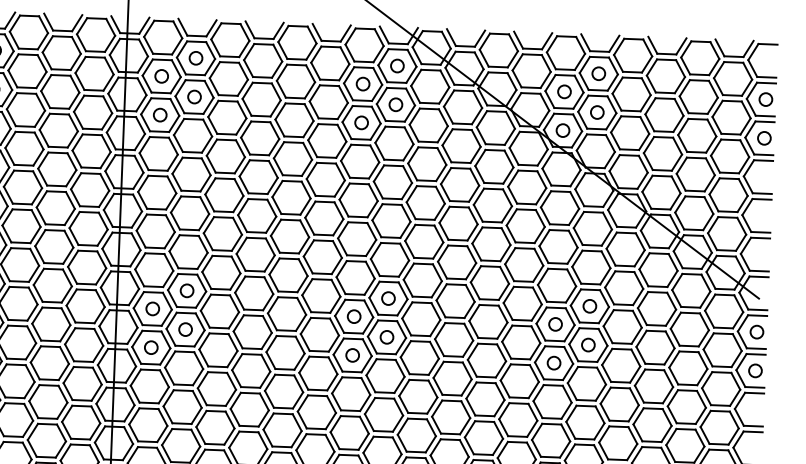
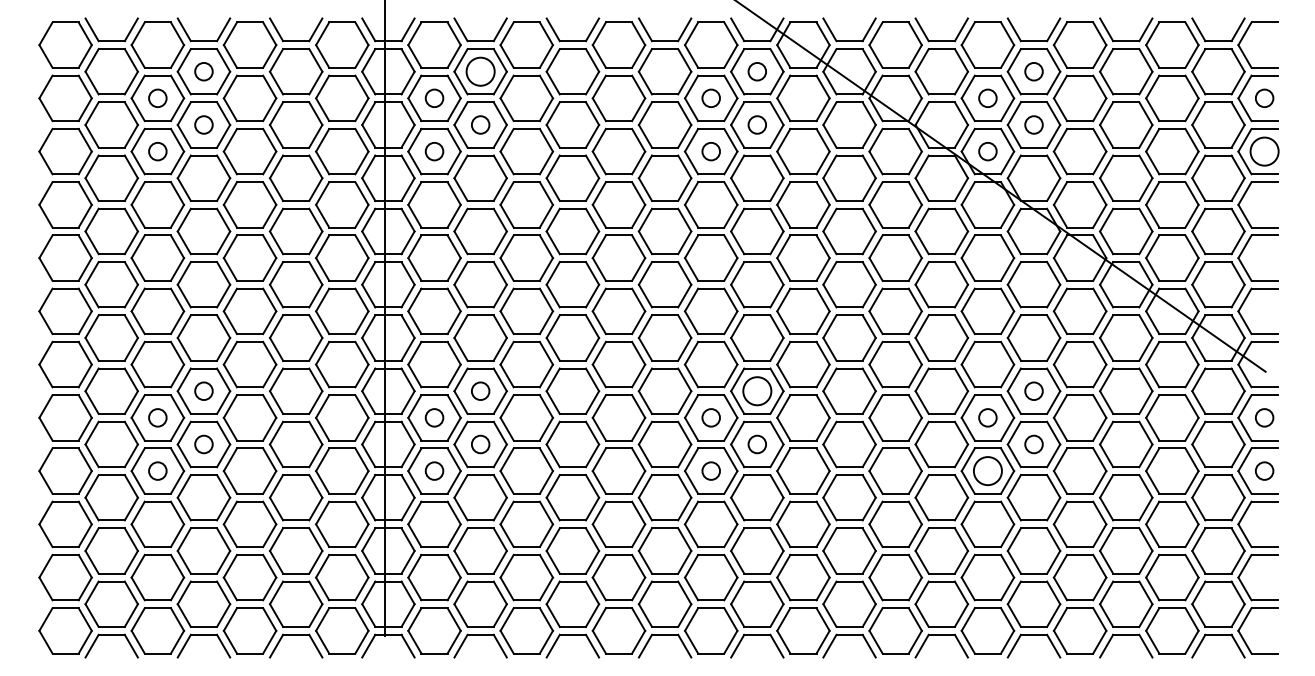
circle: (195, 58) -> (480, 71), size x1.6
circle: (764, 138) -> (1264, 151), size x1.6
circle: (388, 298) -> (757, 391), size x1.6
circle: (553, 362) -> (987, 470), size x1.6

